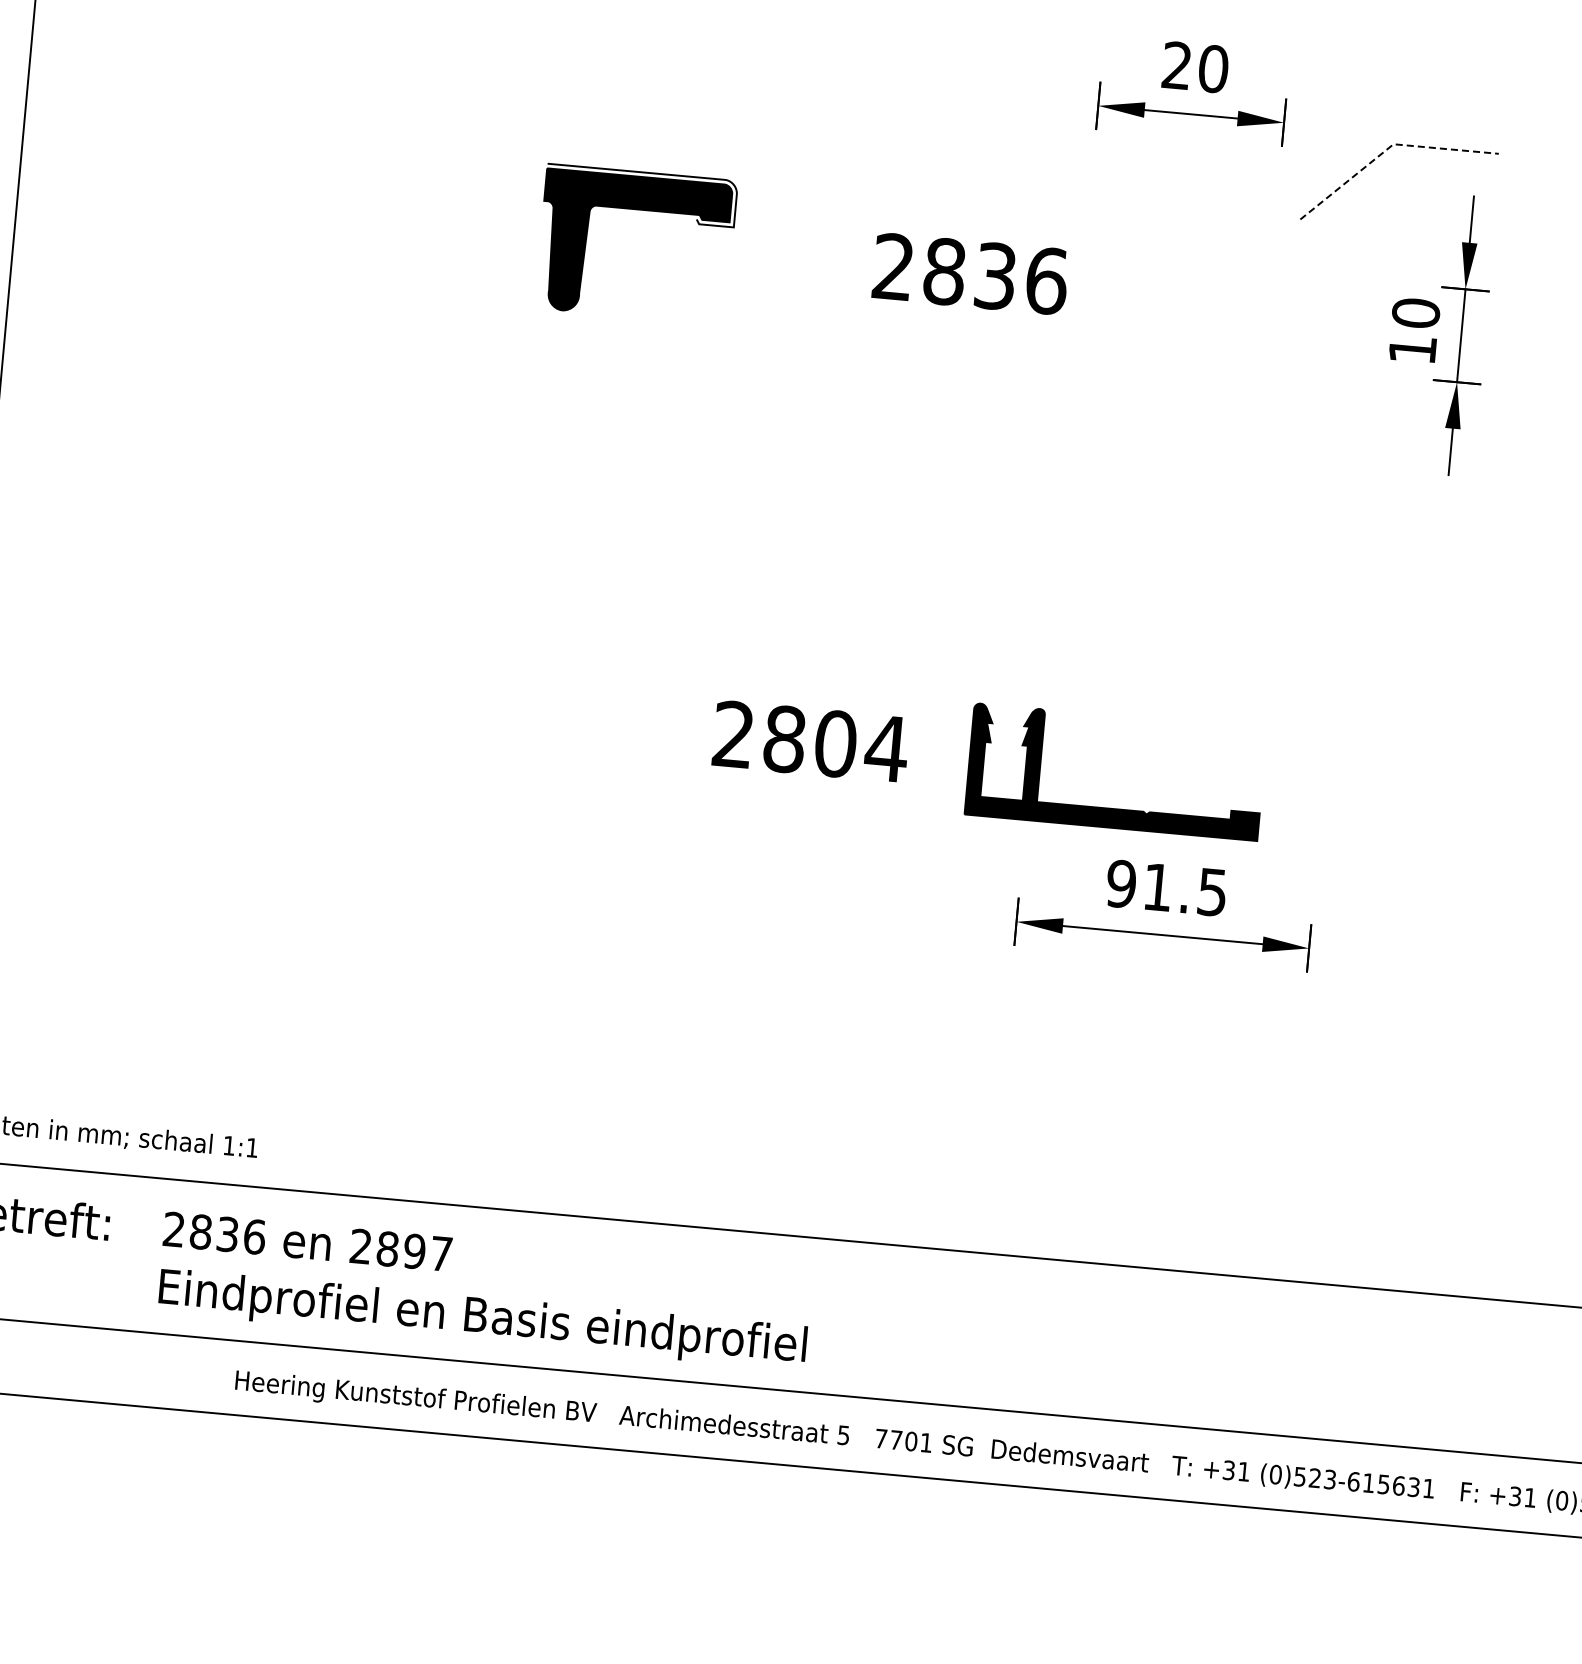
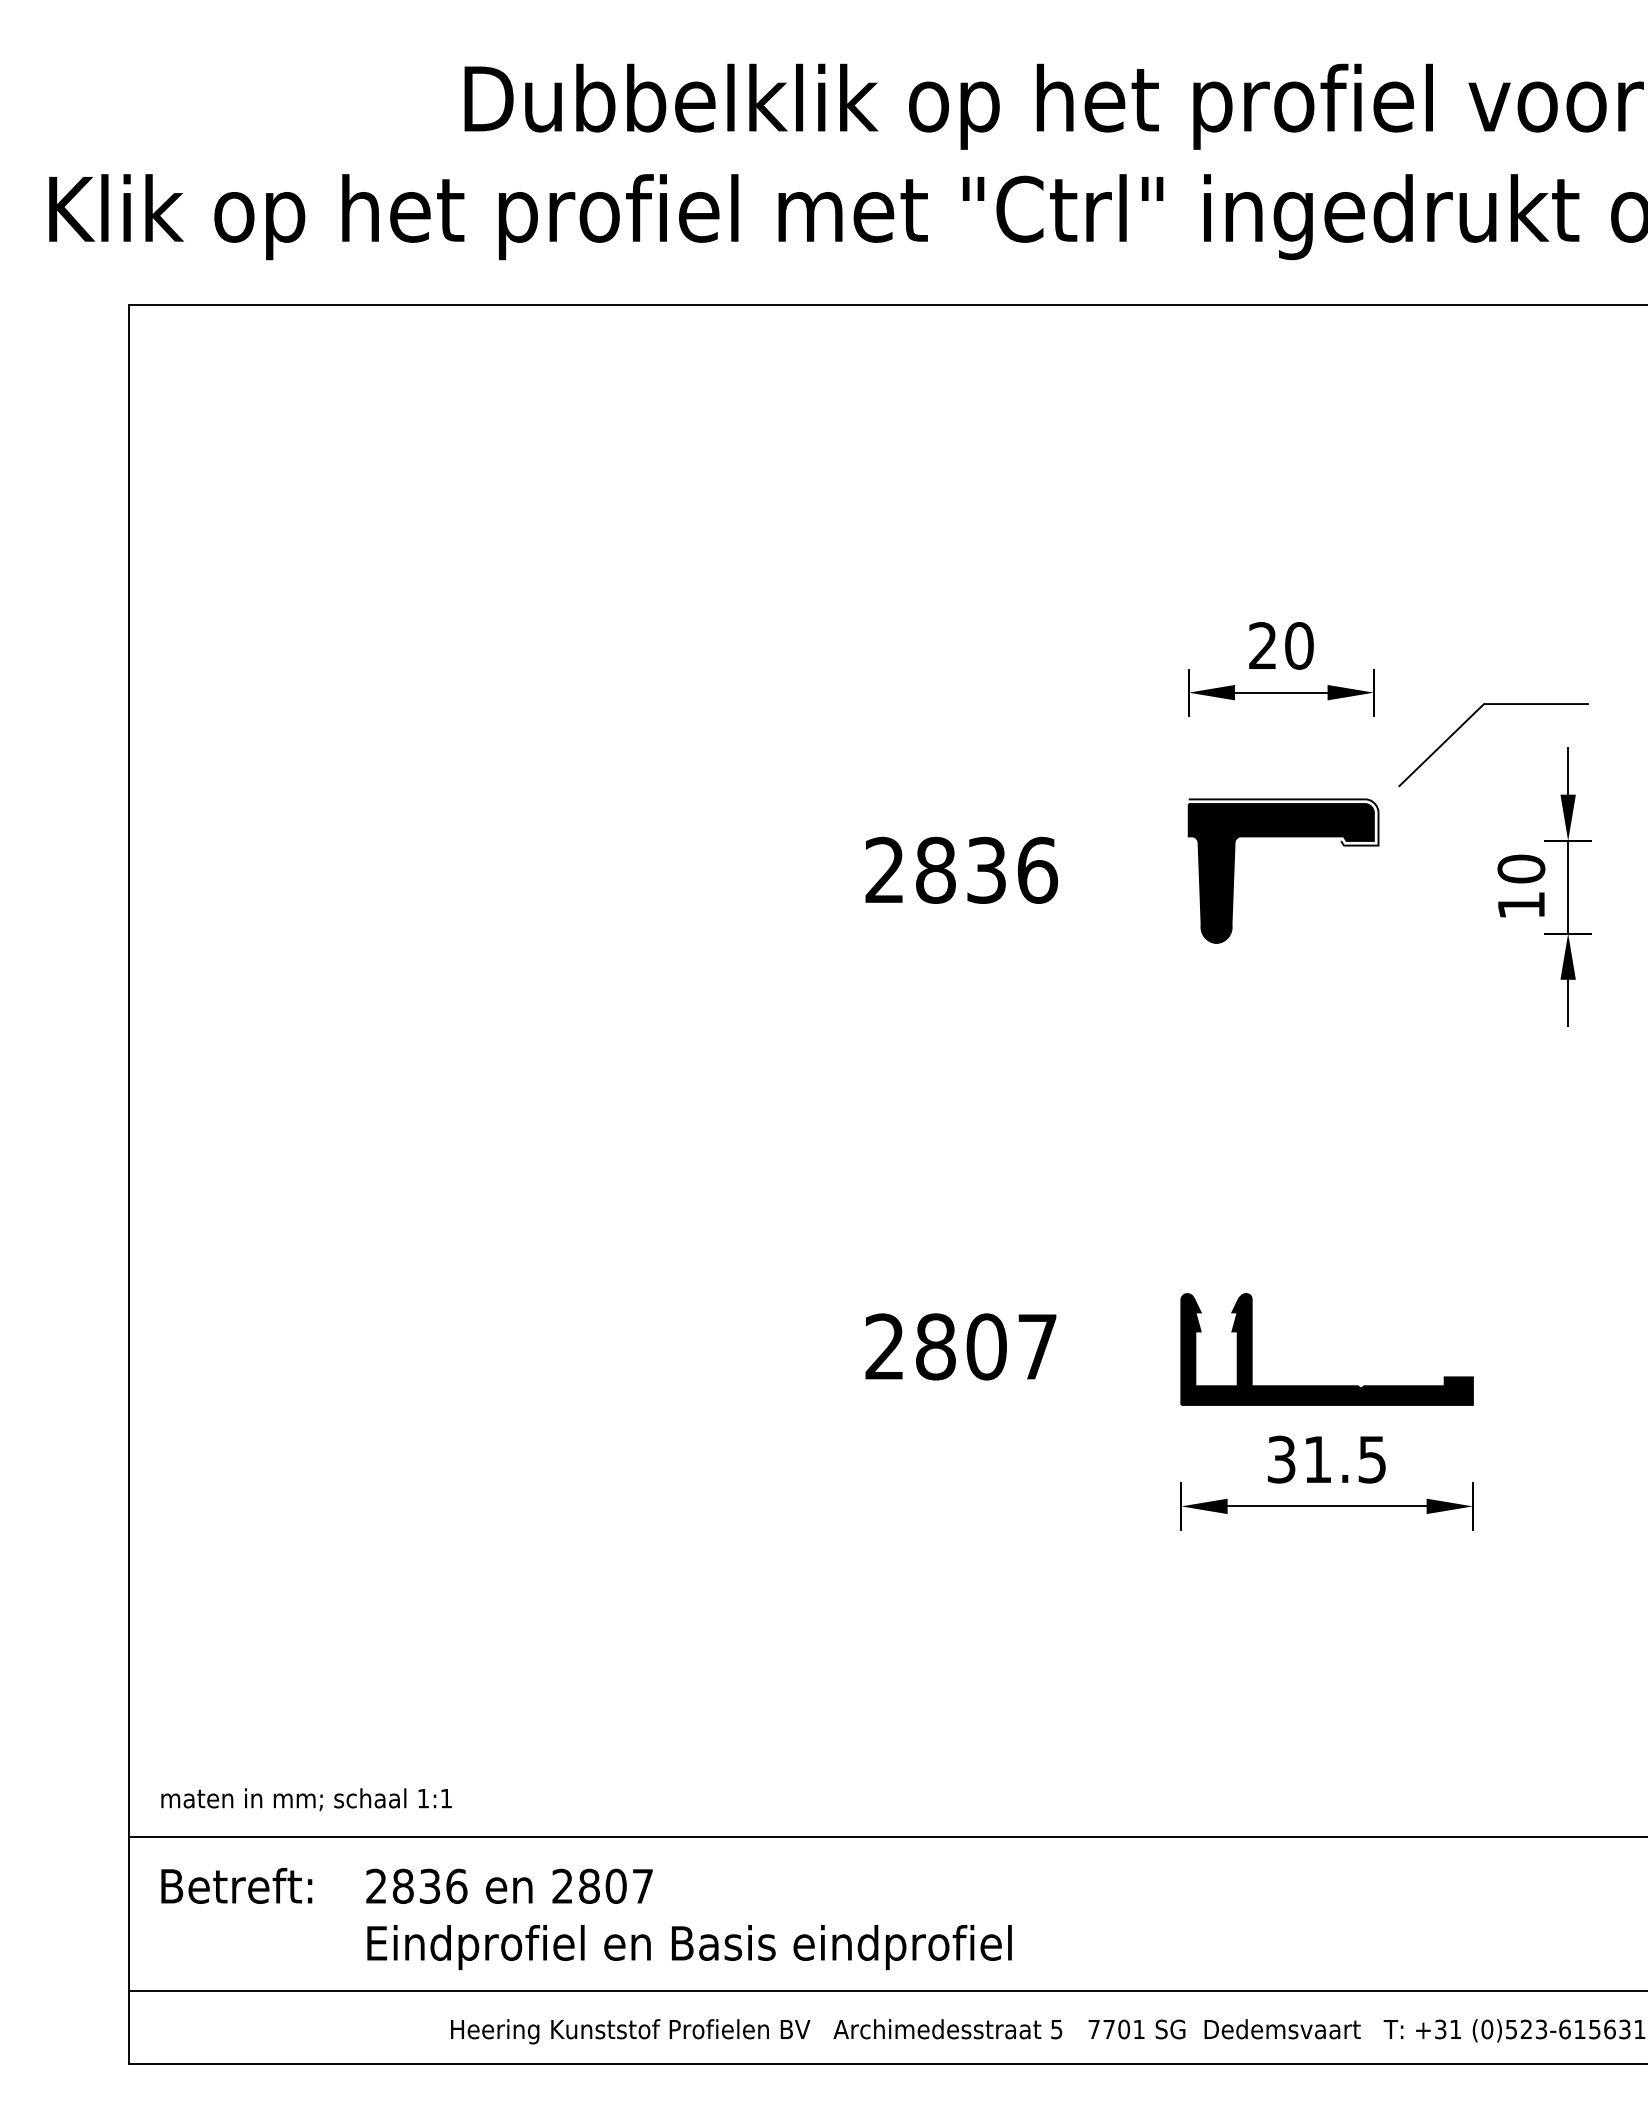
line: (1388, 148) -> (1479, 708), dashed -> solid
part: (639, 210) -> (1283, 837), moved
text: (970, 273) -> (961, 869), moved
text: (886, 748) -> (1037, 1346), 2804 -> 2807
part: (1112, 808) -> (1326, 1385), moved
text: (1121, 883) -> (1281, 1459), 91.5 -> 31.5
text: (413, 1251) -> (615, 1886), 2897 -> 2807

